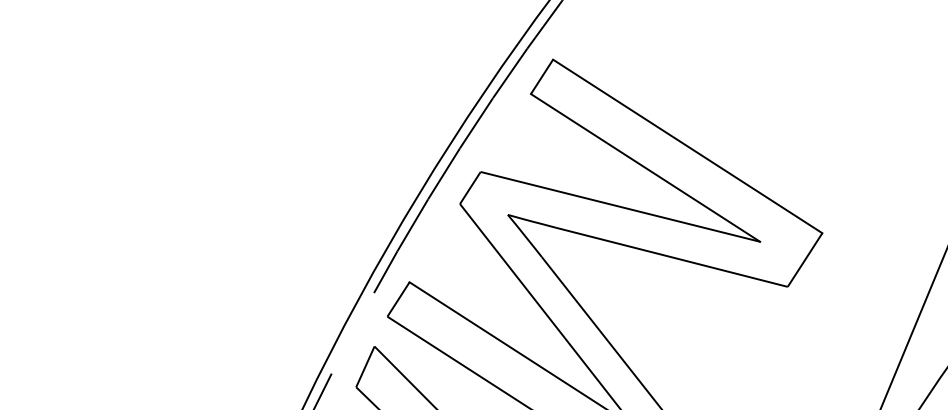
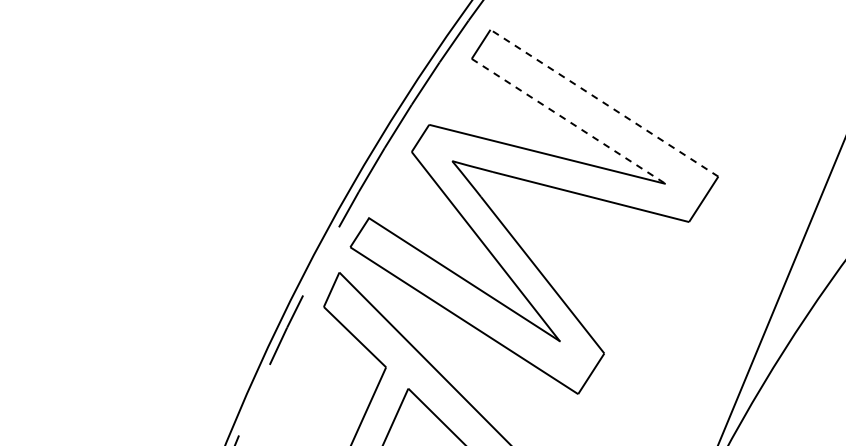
line: (687, 146) -> (604, 103), solid -> dashed
line: (646, 168) -> (569, 121), solid -> dashed

